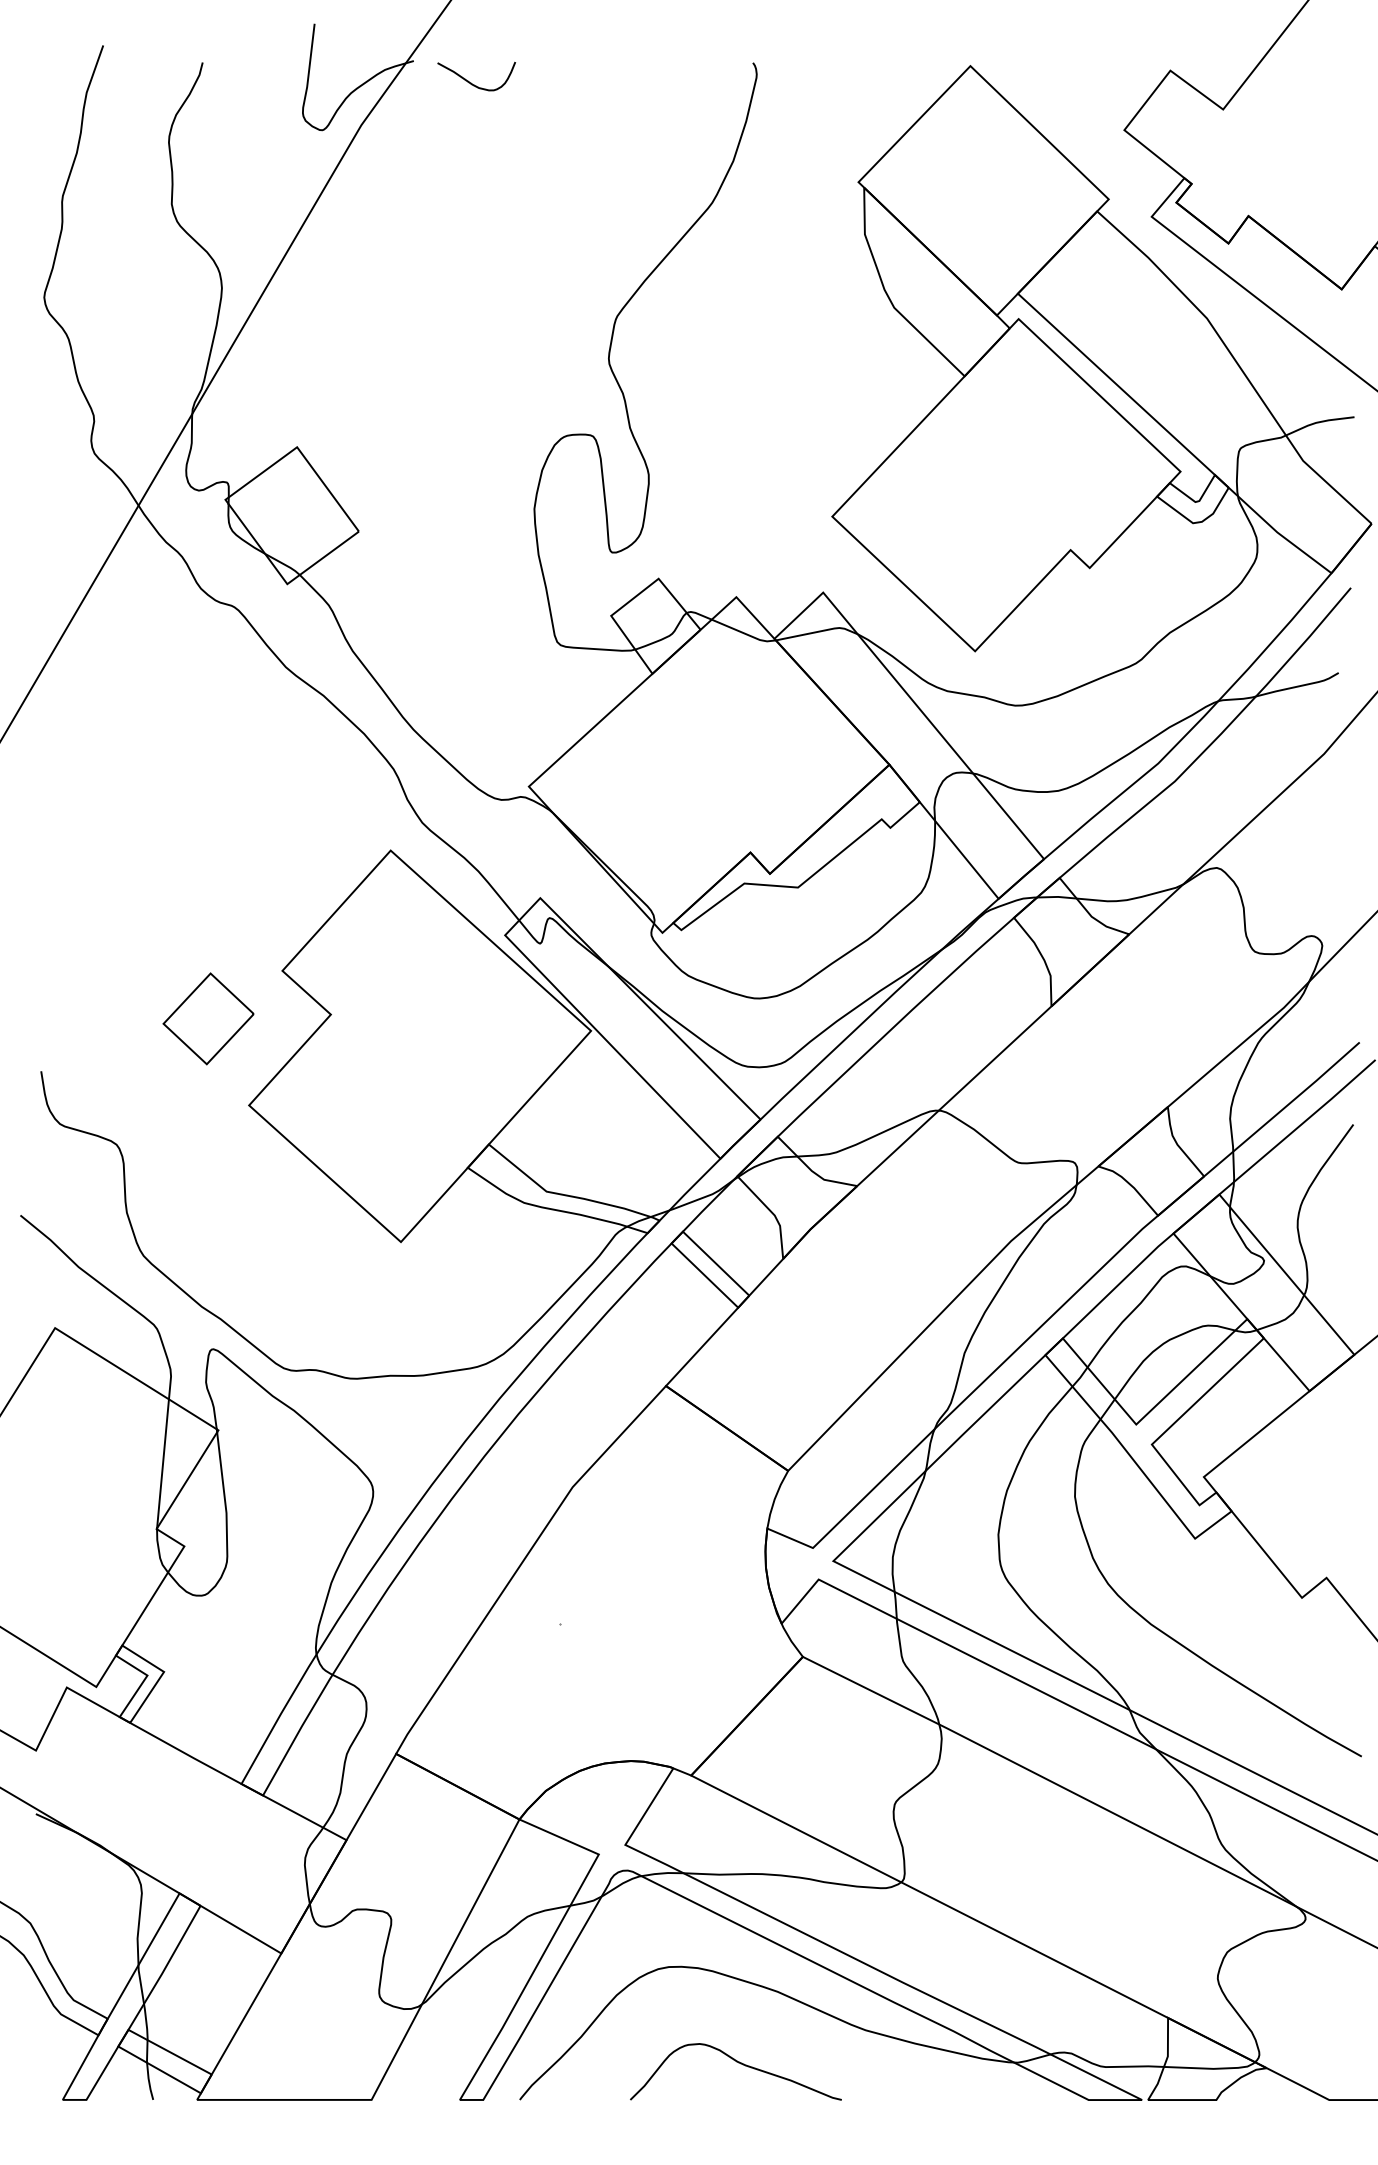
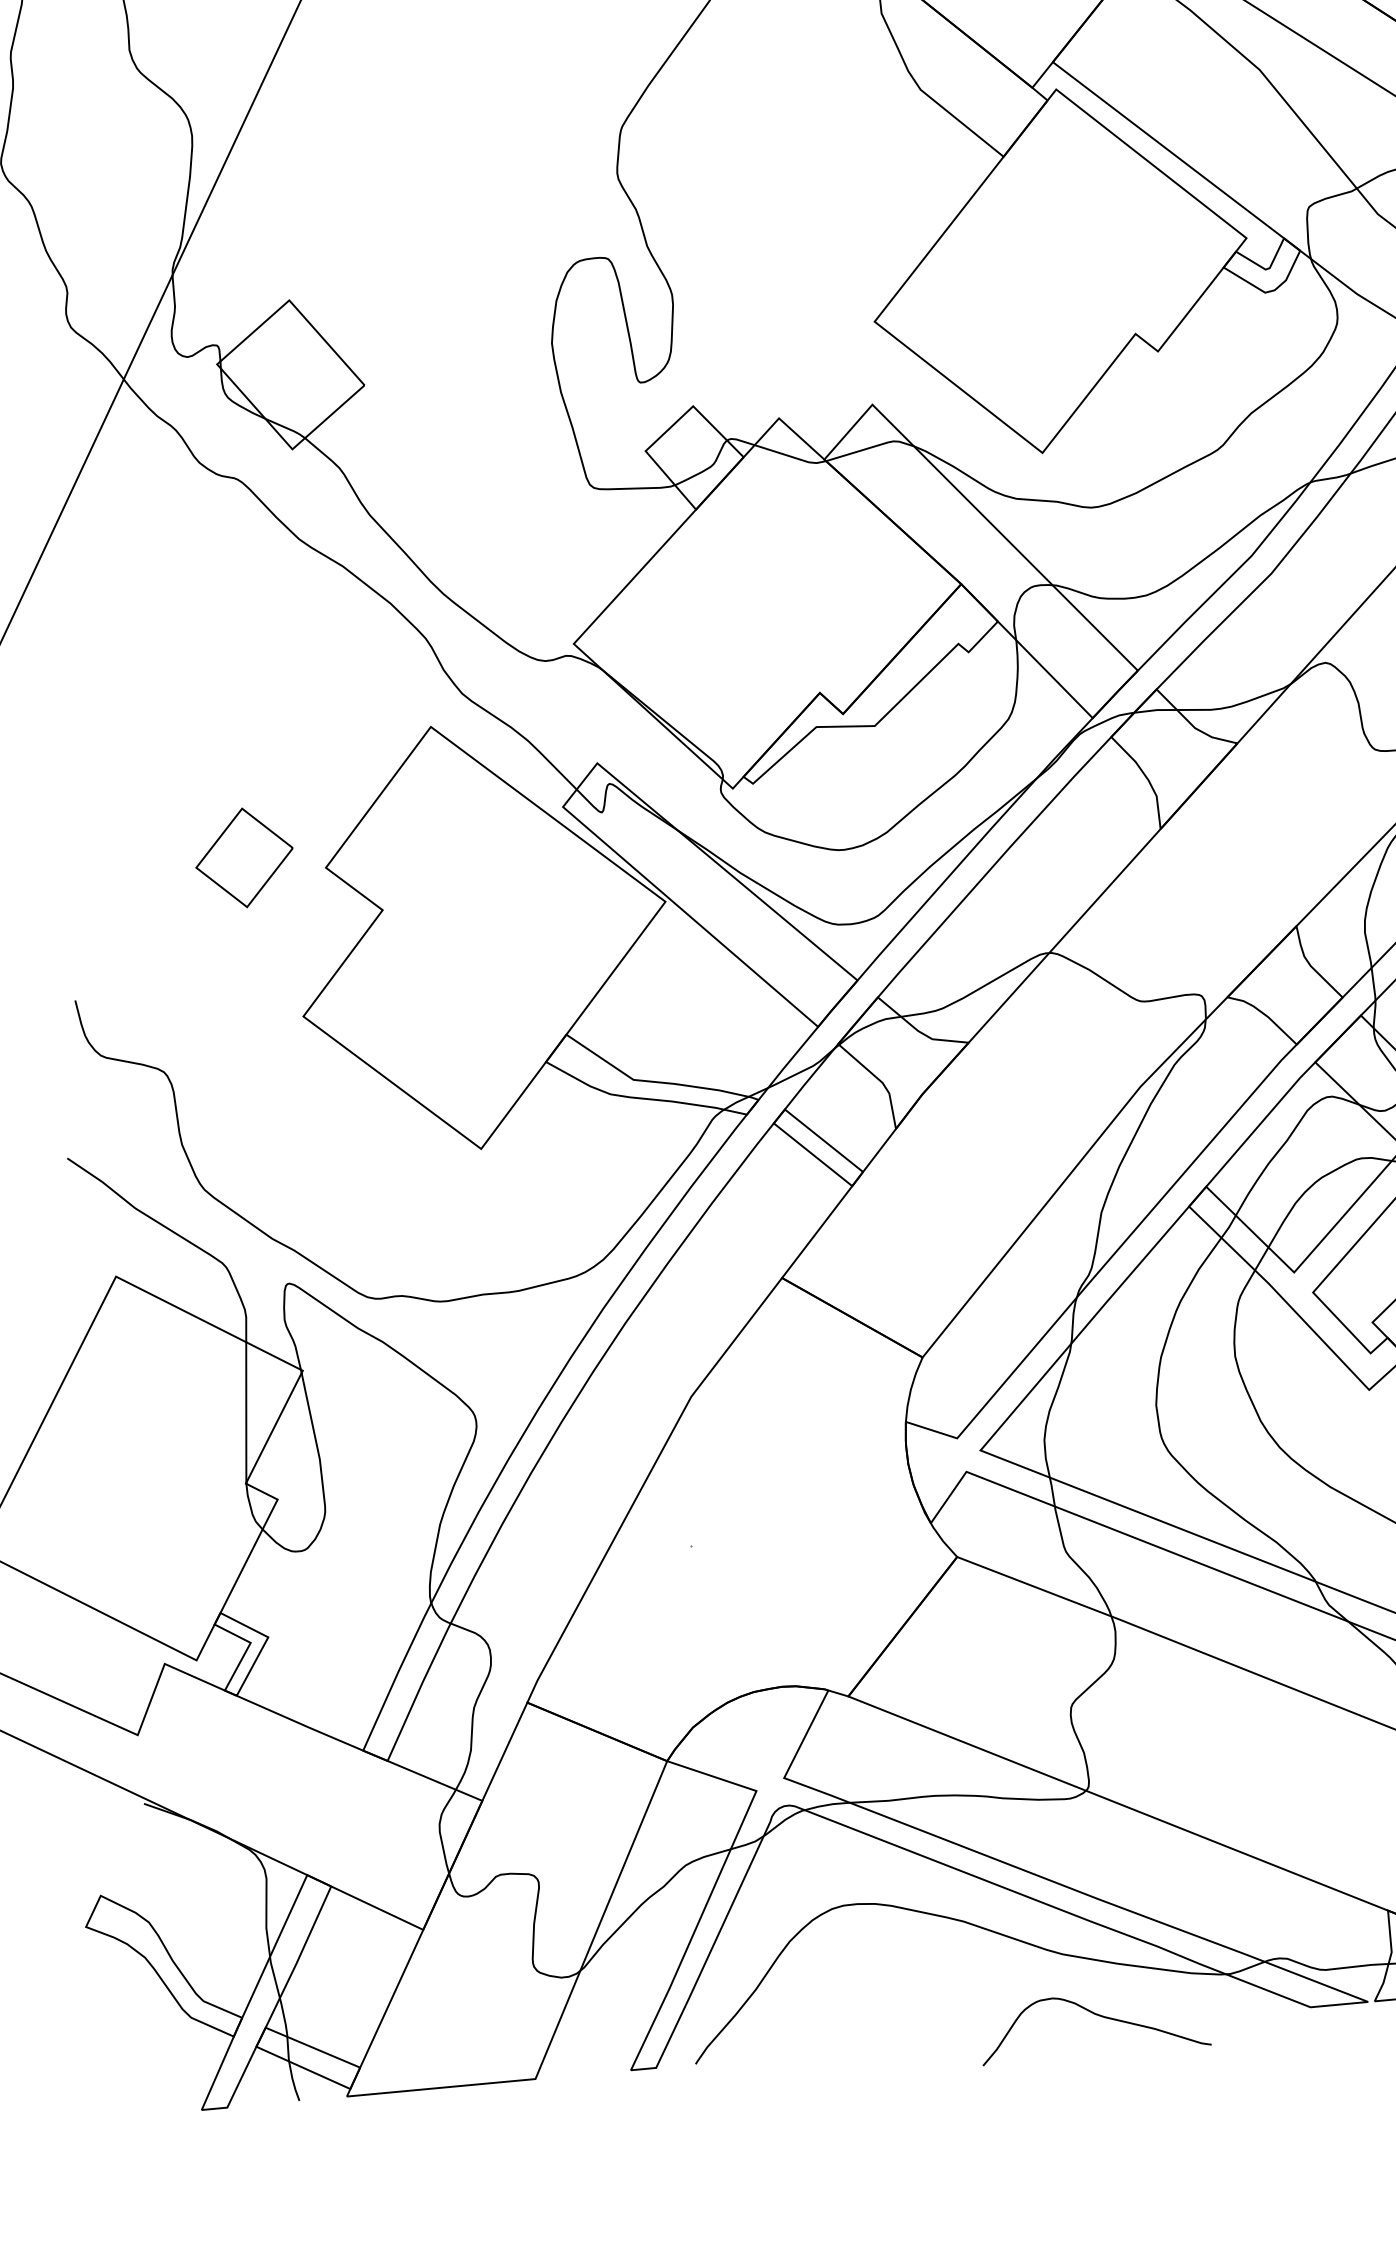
part: (208, 1018) -> (244, 857), moved
curve: (738, 2063) -> (1096, 2015), moved

